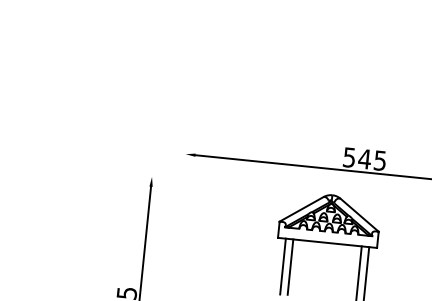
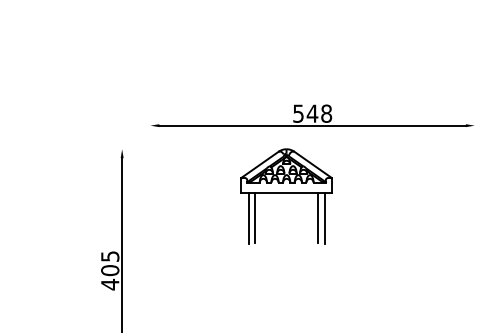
text: (380, 160) -> (326, 113), 545 -> 548

